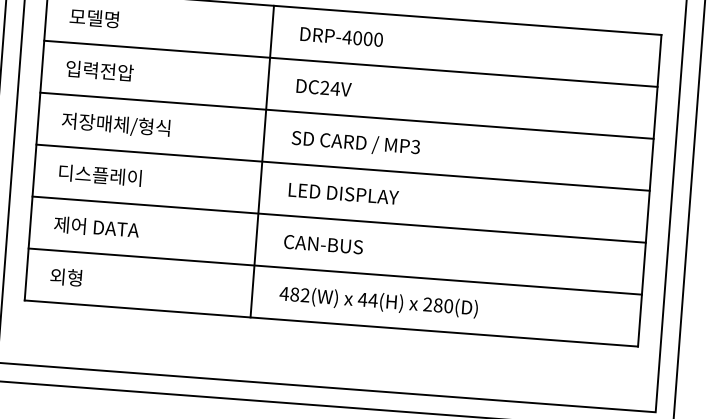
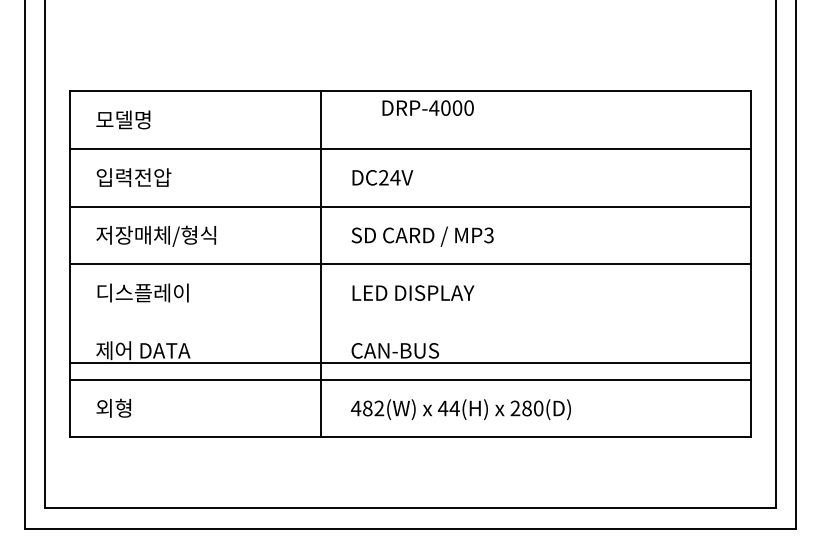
text: (341, 36) -> (427, 107), moved
line: (339, 220) -> (410, 363), moved

